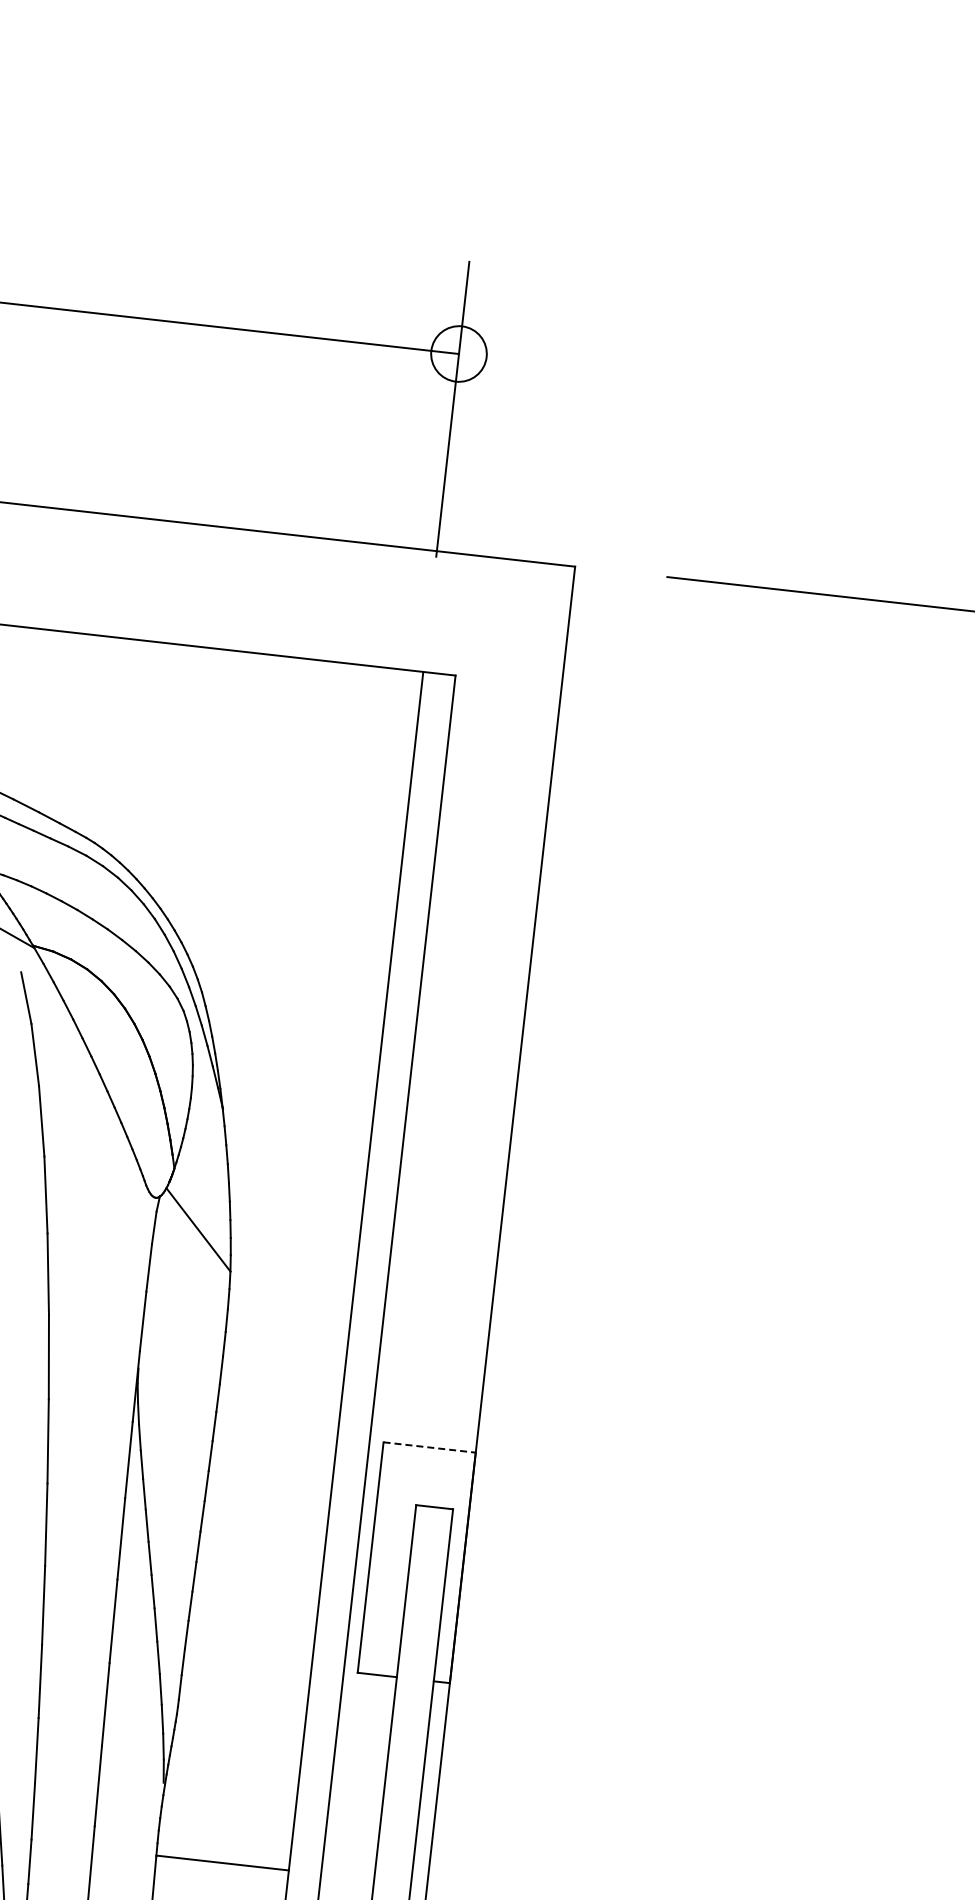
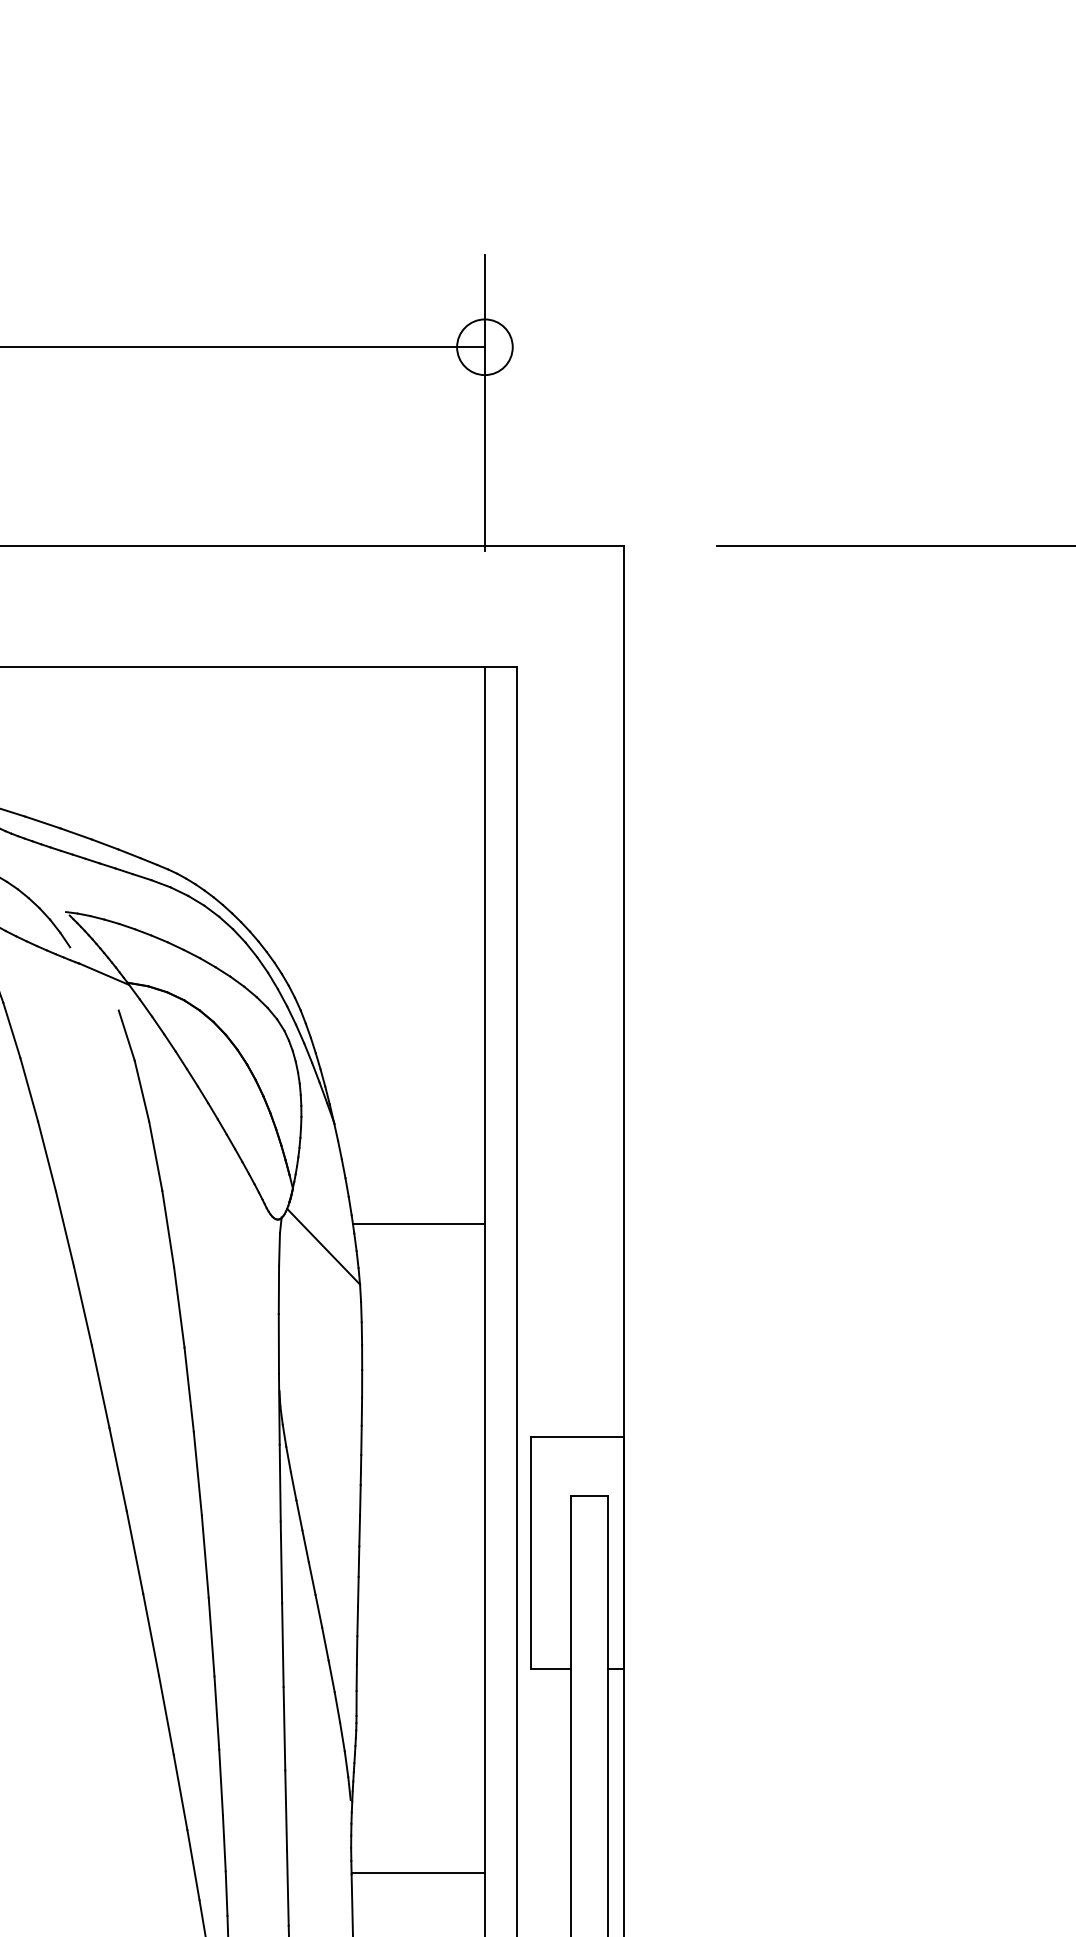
line: (295, 1217) -> (418, 1223), added
line: (430, 1447) -> (578, 1437), dashed -> solid

